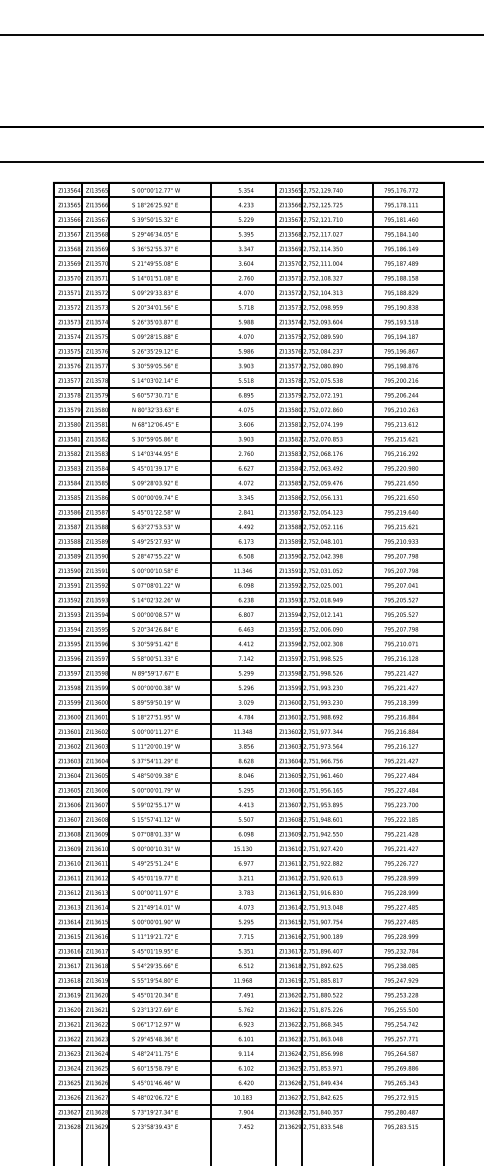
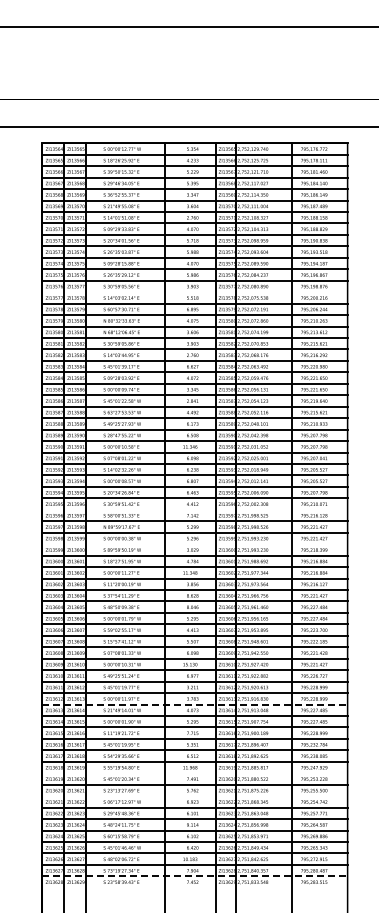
line: (248, 373) -> (194, 292), removed
line: (248, 650) -> (194, 509), removed
line: (248, 695) -> (194, 544), removed
line: (248, 899) -> (194, 704), solid -> dashed
line: (248, 987) -> (194, 773), removed
line: (248, 1017) -> (194, 796), removed
line: (248, 1119) -> (194, 876), solid -> dashed

